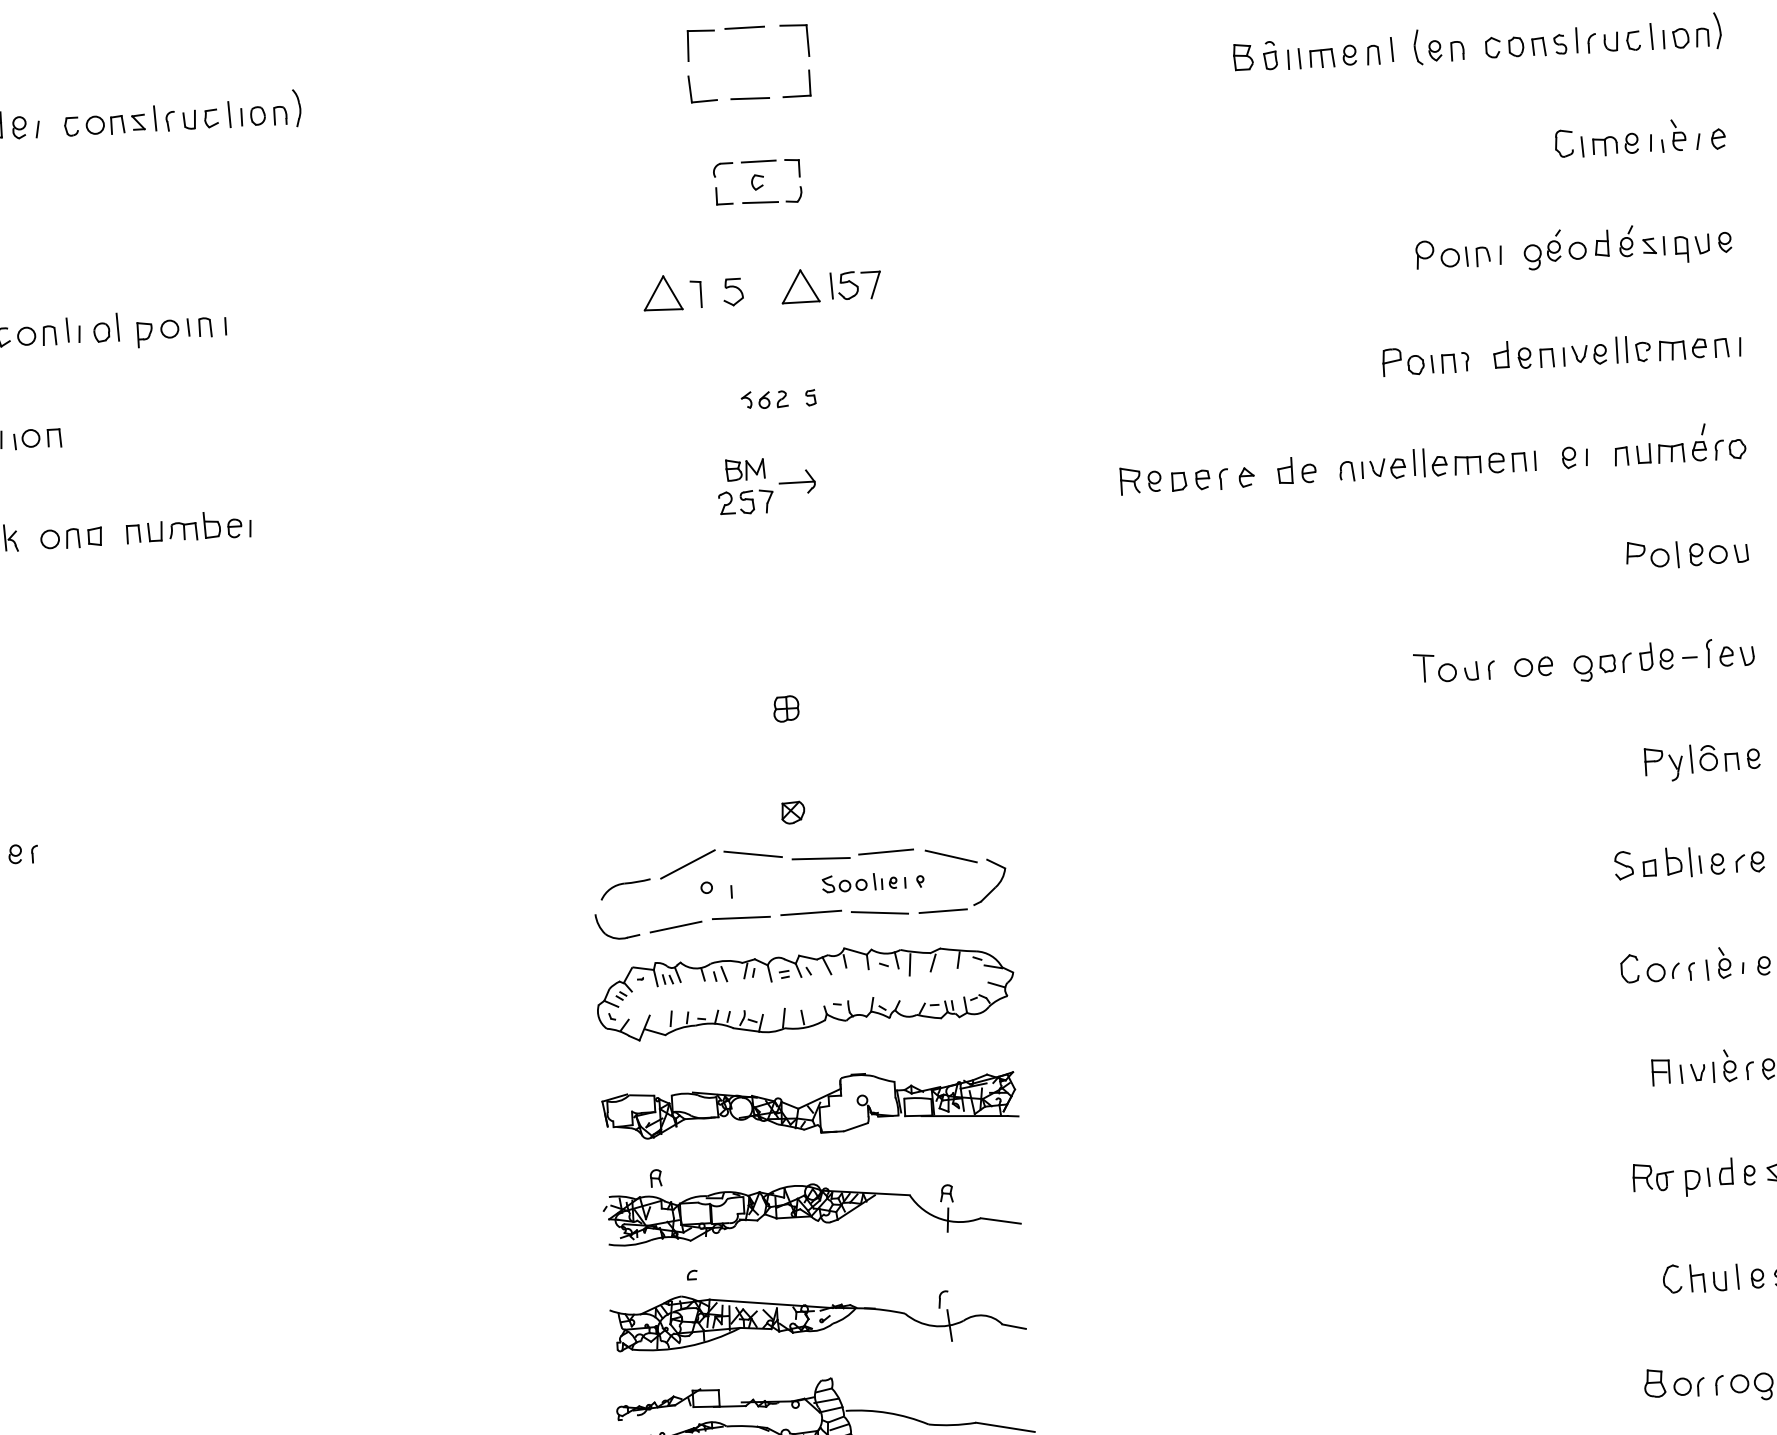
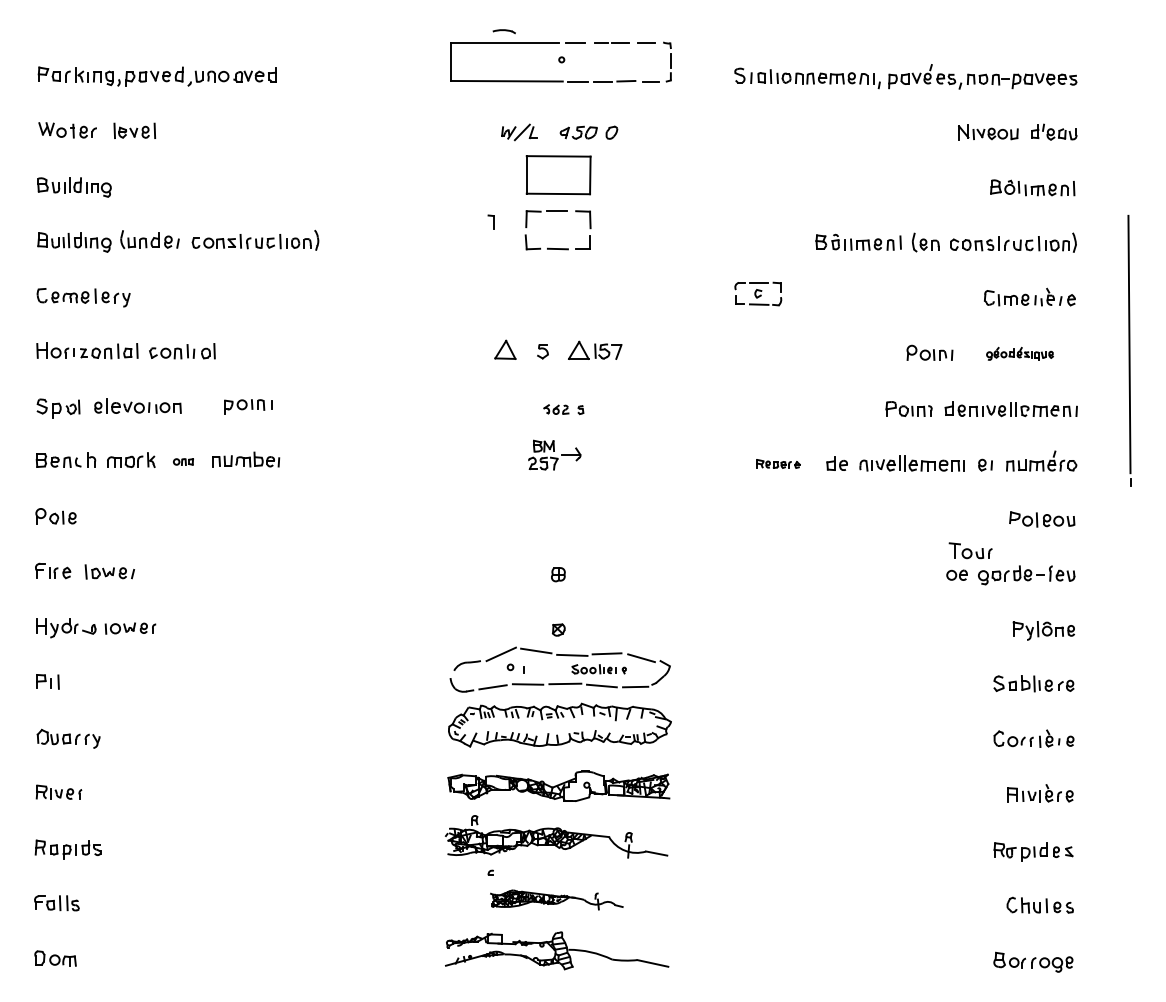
part: (758, 181) -> (758, 293), moved
part: (1626, 244) -> (1019, 353), size x0.6
part: (694, 292) -> (490, 221), moved
part: (181, 331) -> (248, 406), moved
part: (1186, 476) -> (778, 463), size x0.6
part: (71, 537) -> (183, 461), size x0.6
part: (1453, 666) -> (970, 550), moved
part: (817, 1317) -> (556, 899), size x0.6

